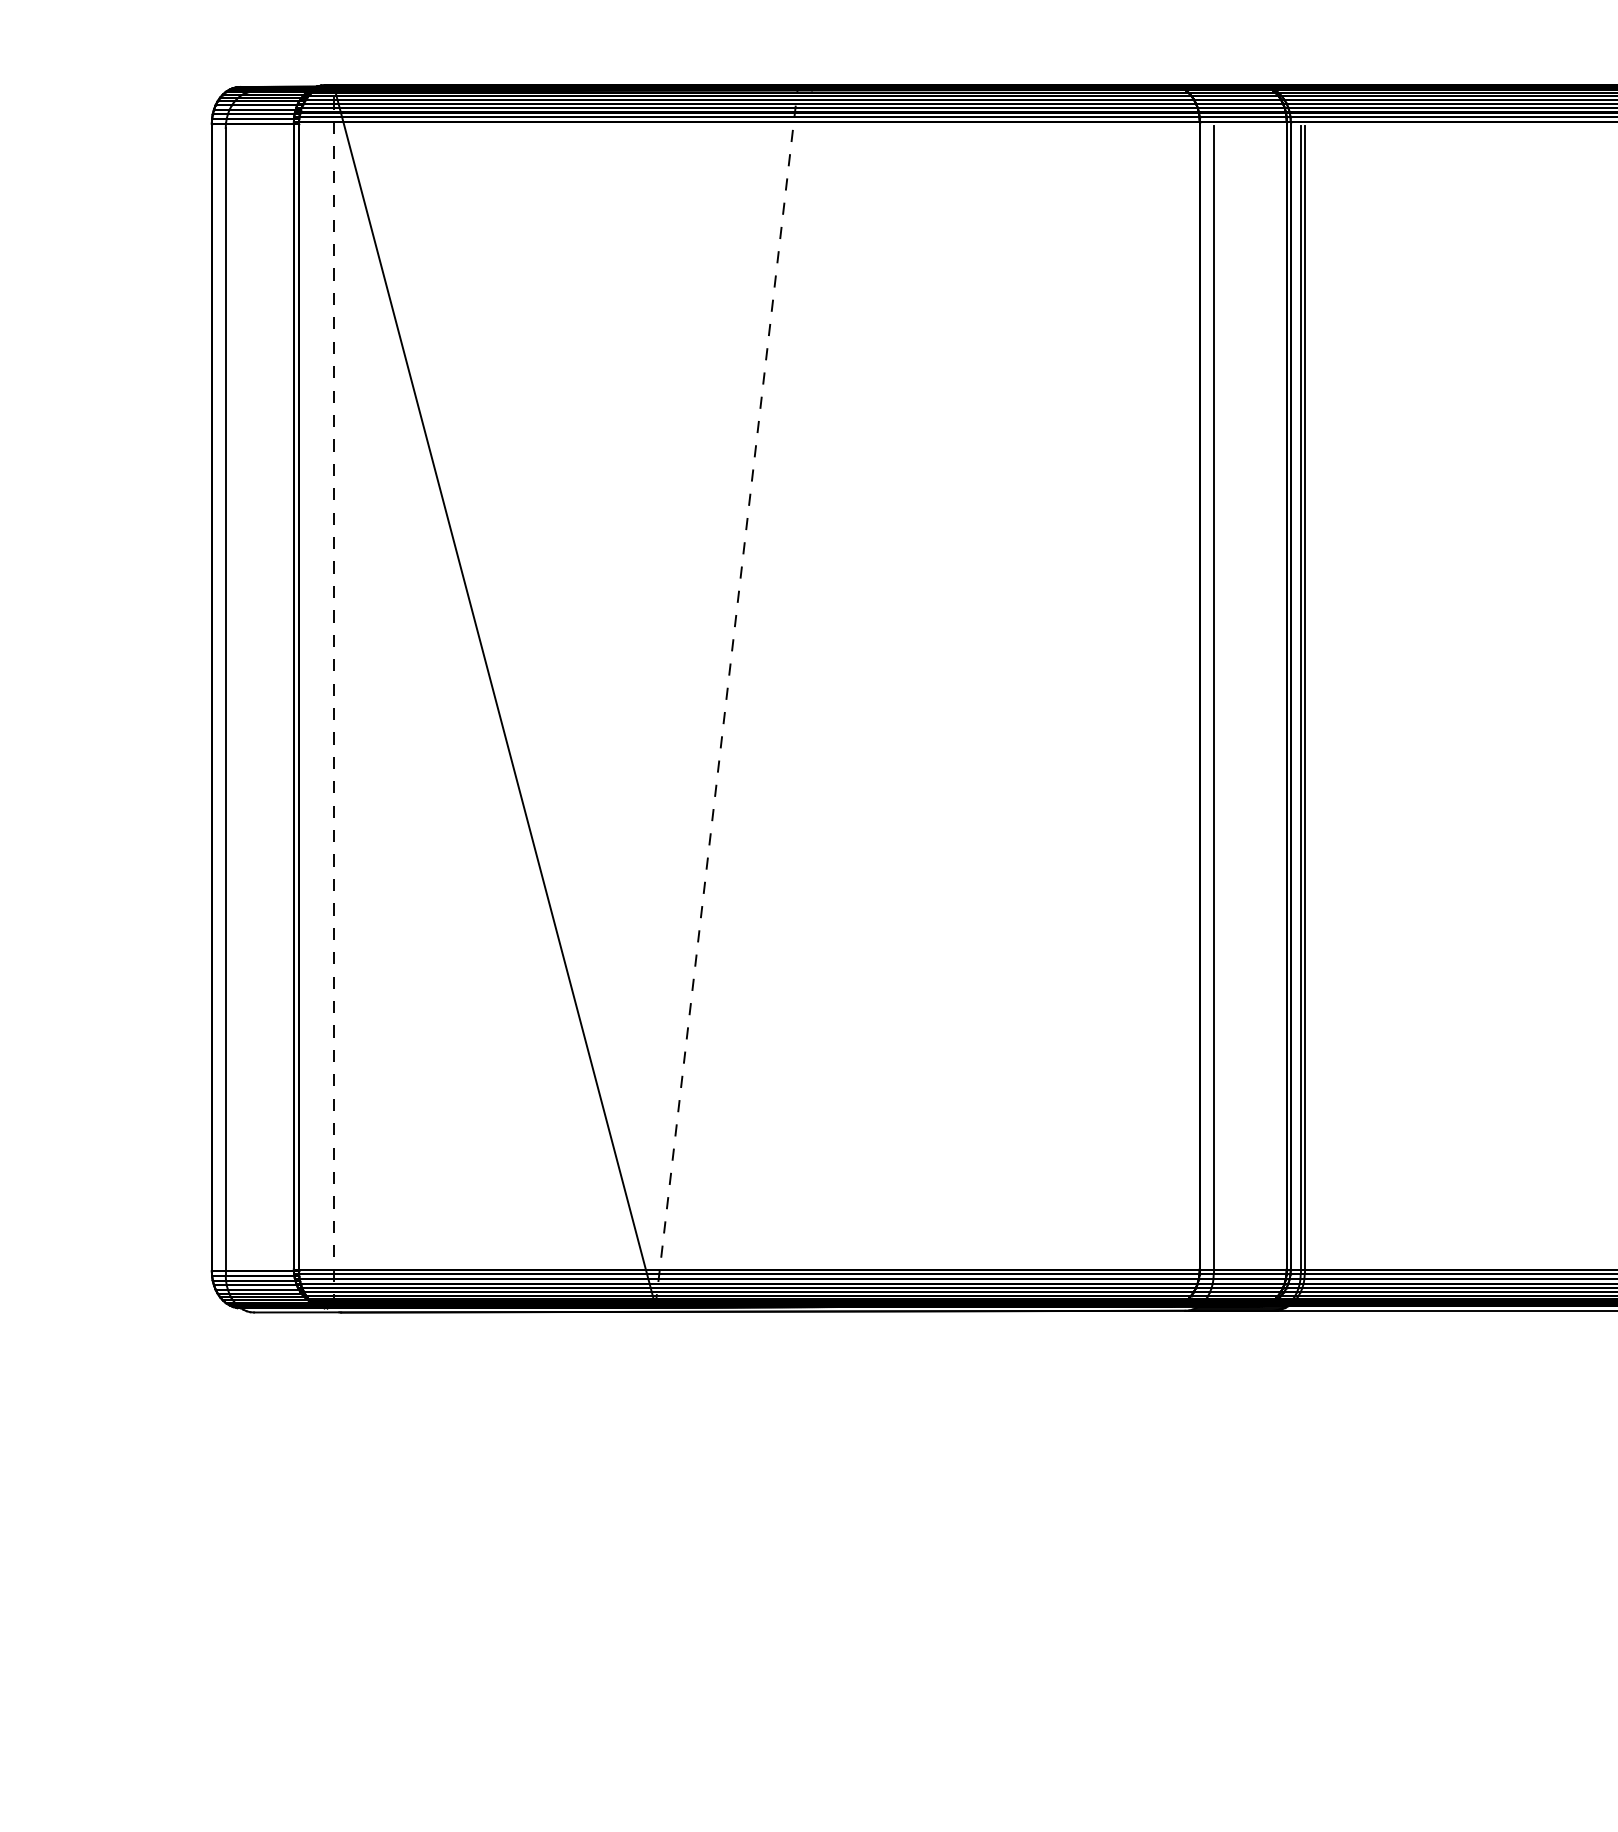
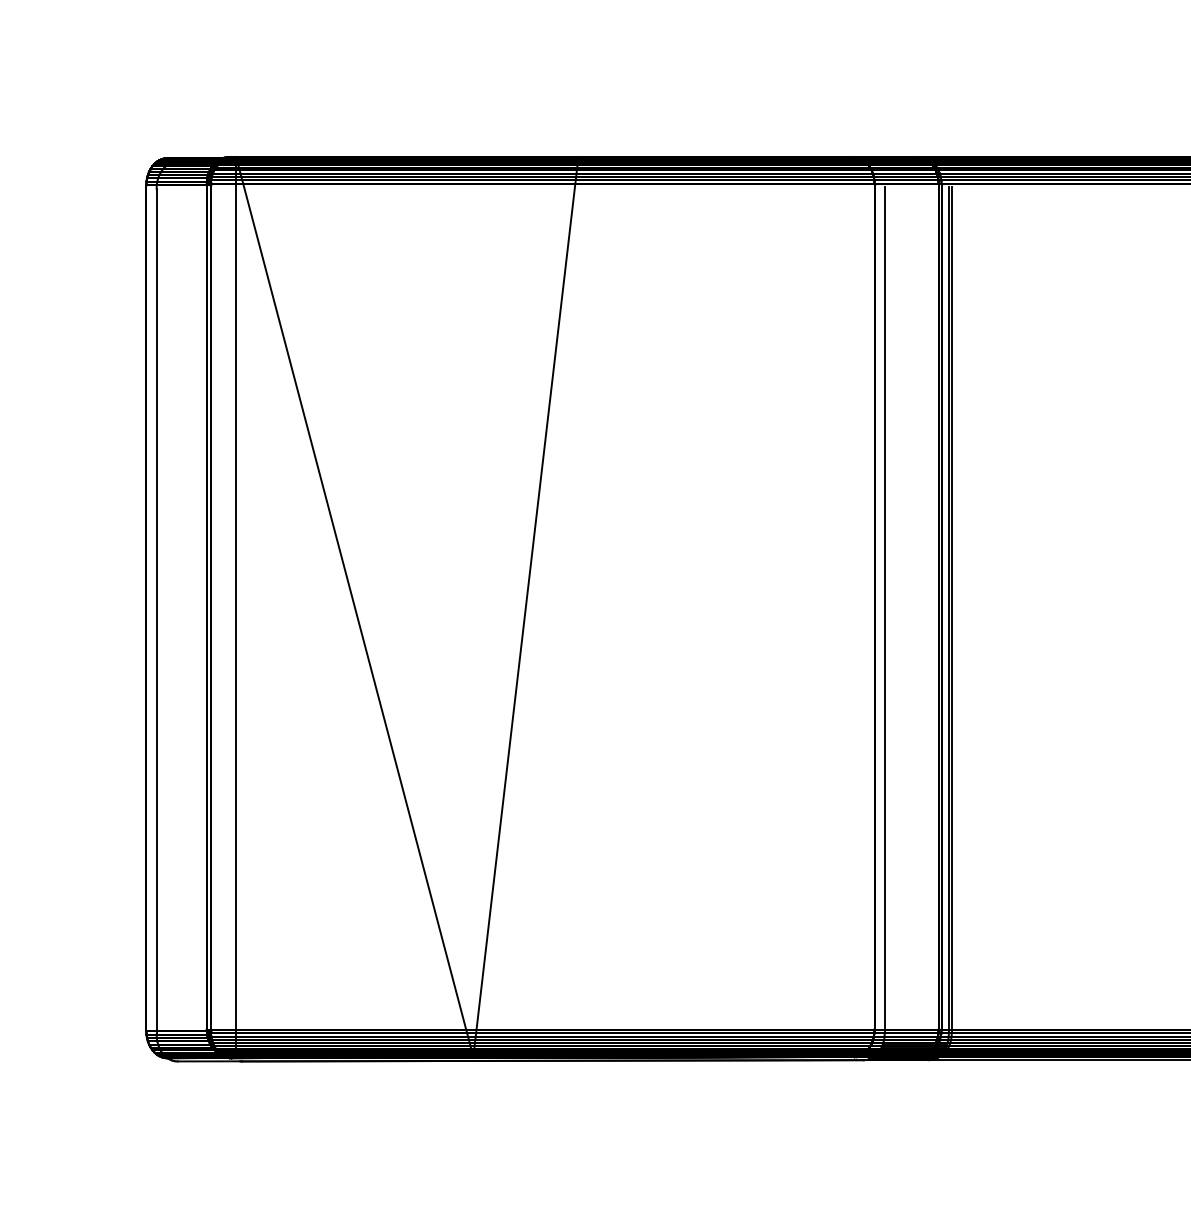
line: (333, 695) -> (236, 606), dashed -> solid
line: (726, 695) -> (525, 606), dashed -> solid

